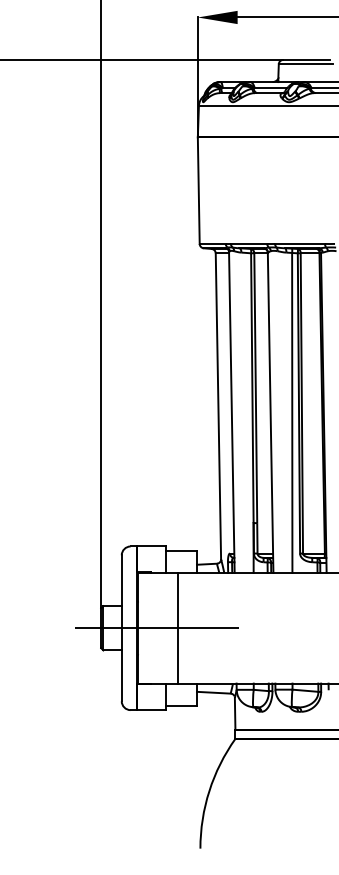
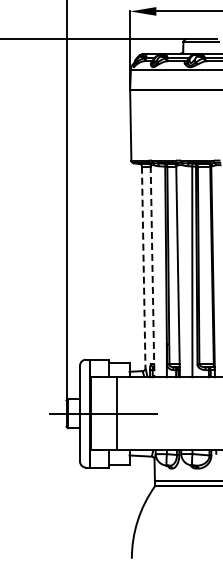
line: (218, 406) -> (143, 267), solid -> dashed
line: (231, 412) -> (152, 271), solid -> dashed

